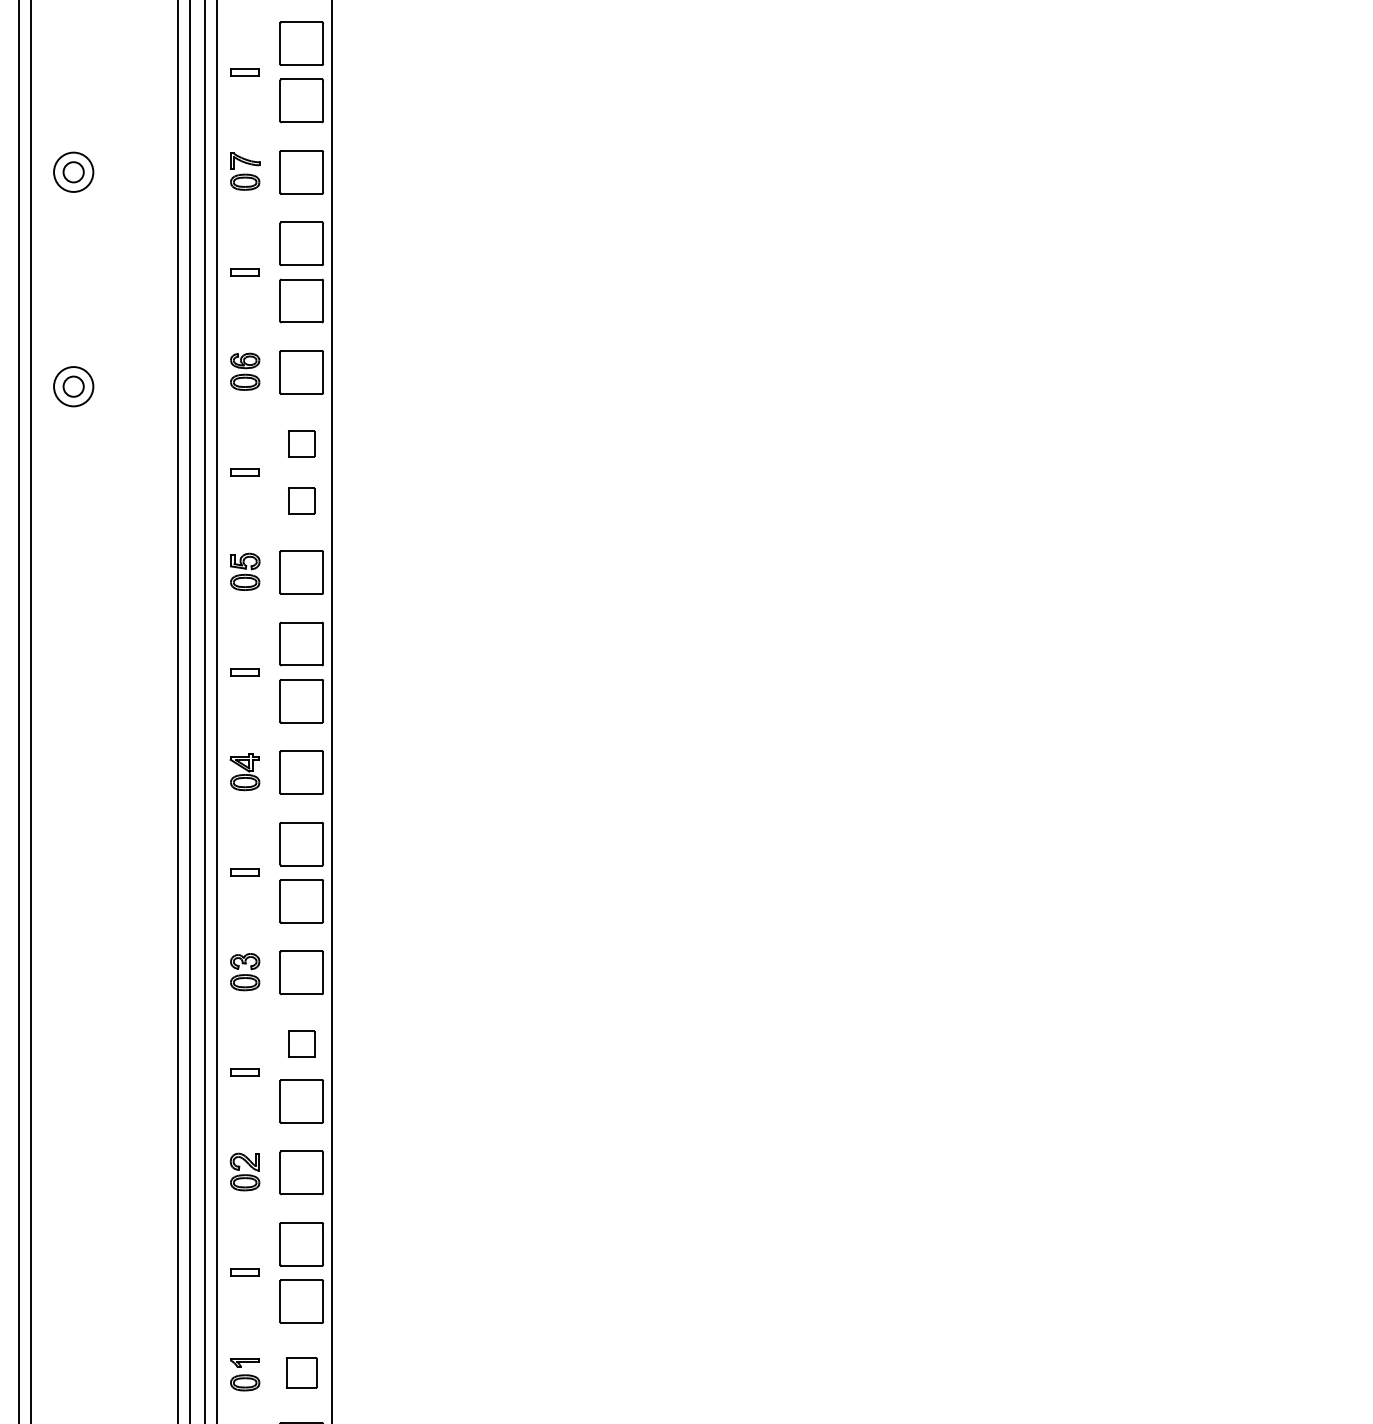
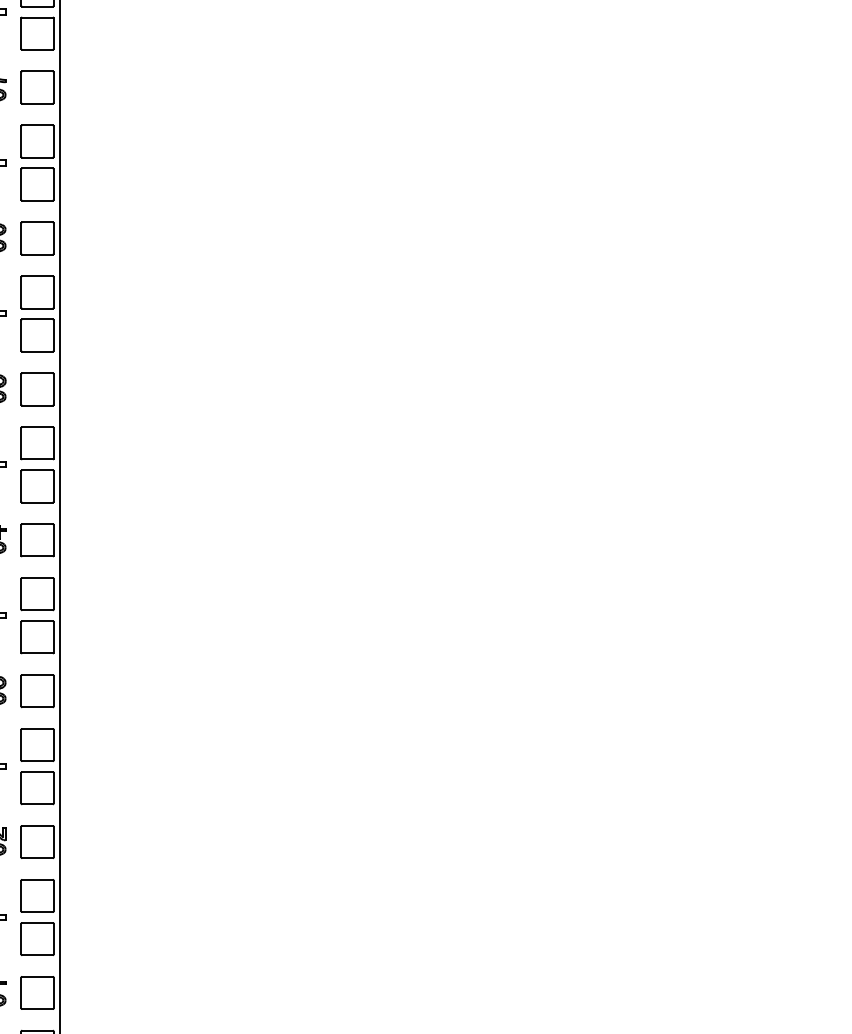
part: (301, 443) -> (37, 292), size x1.67
part: (301, 500) -> (37, 335), size x1.67
part: (301, 1044) -> (37, 745), size x1.67
part: (301, 1372) -> (37, 992), size x1.43

